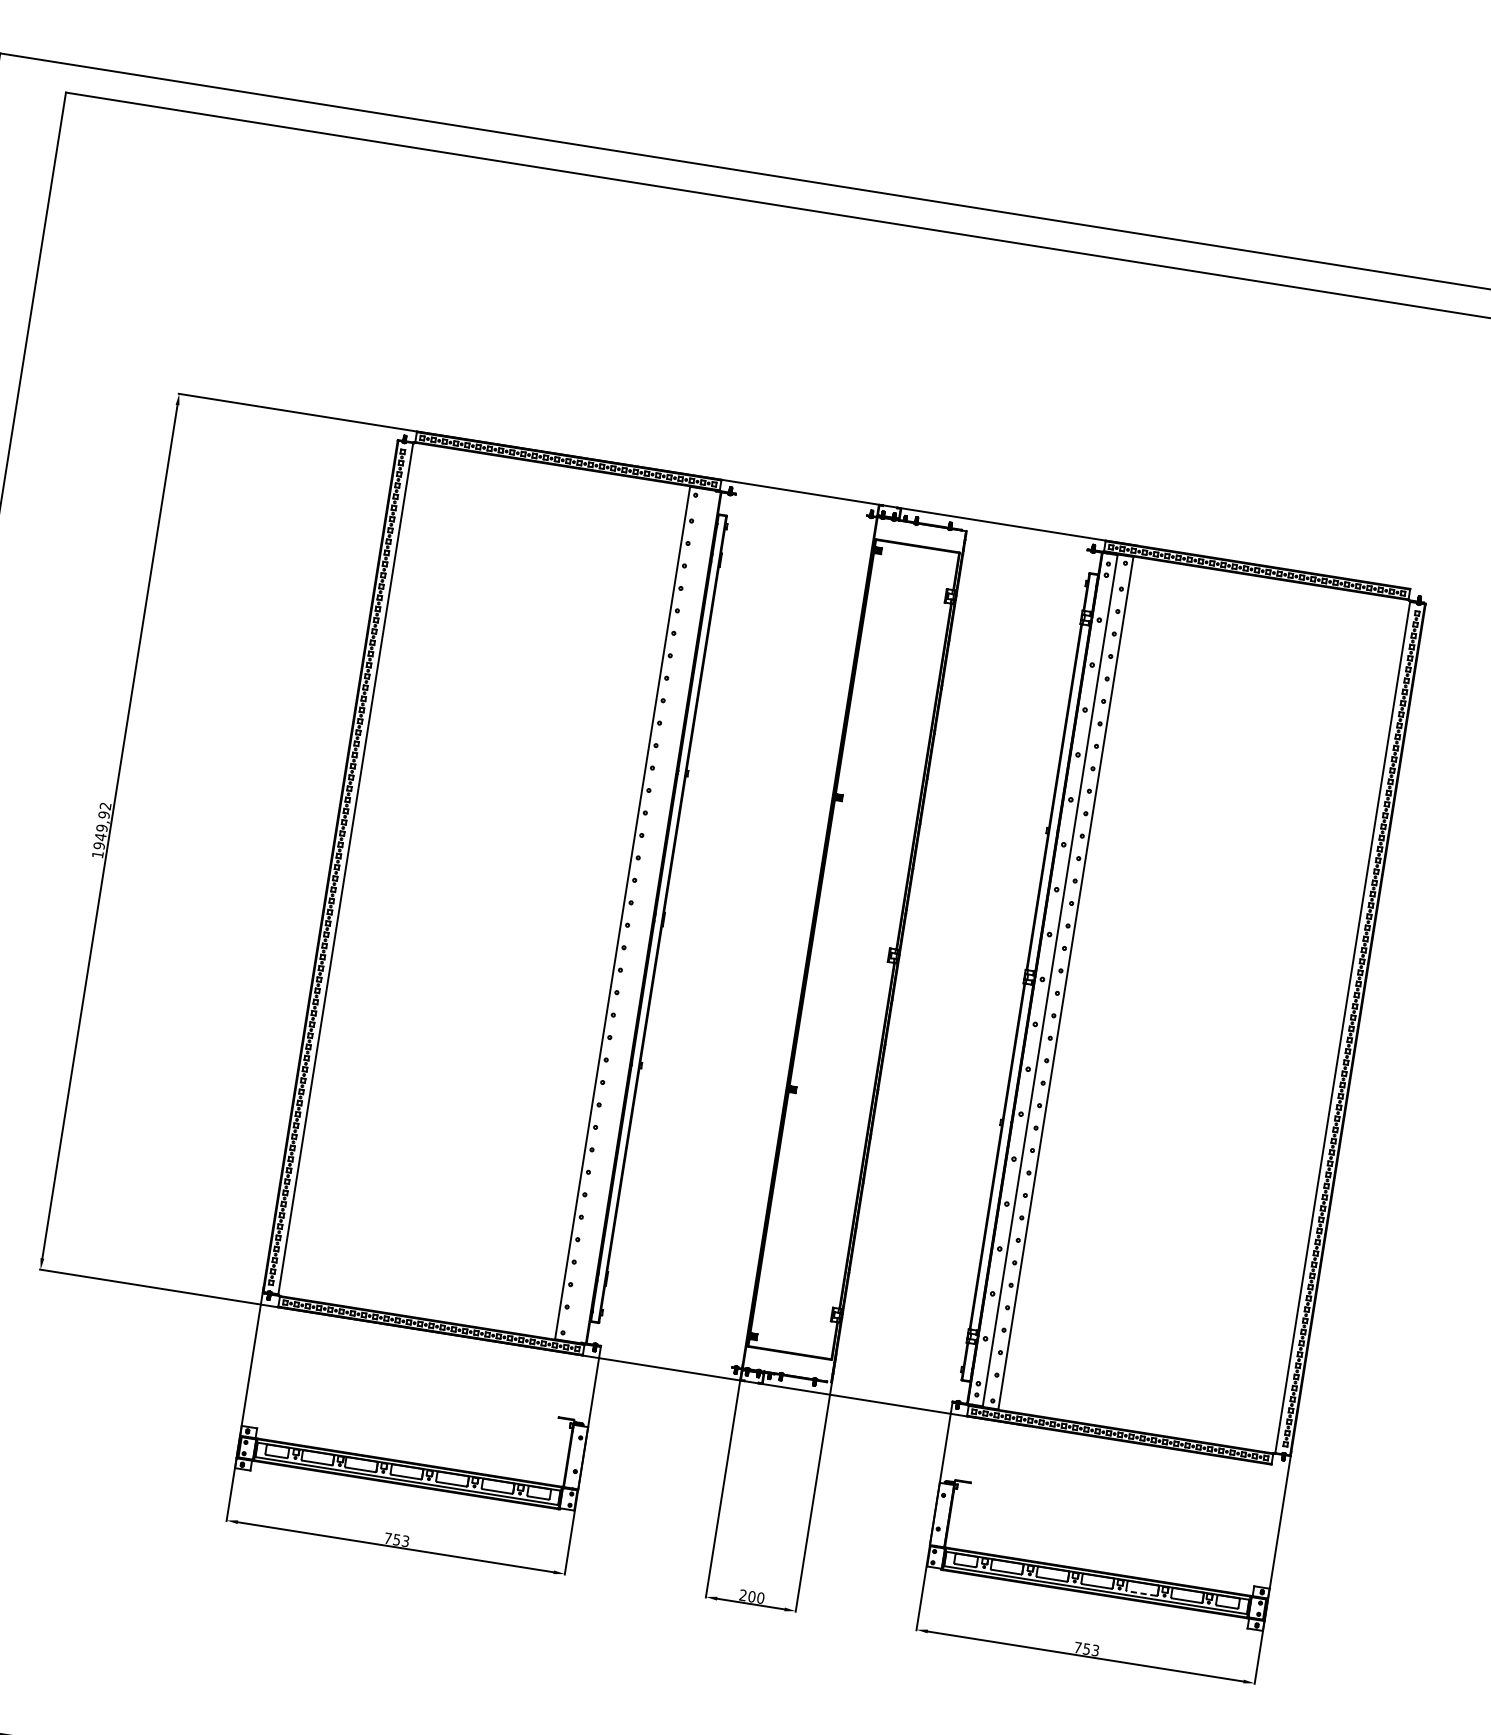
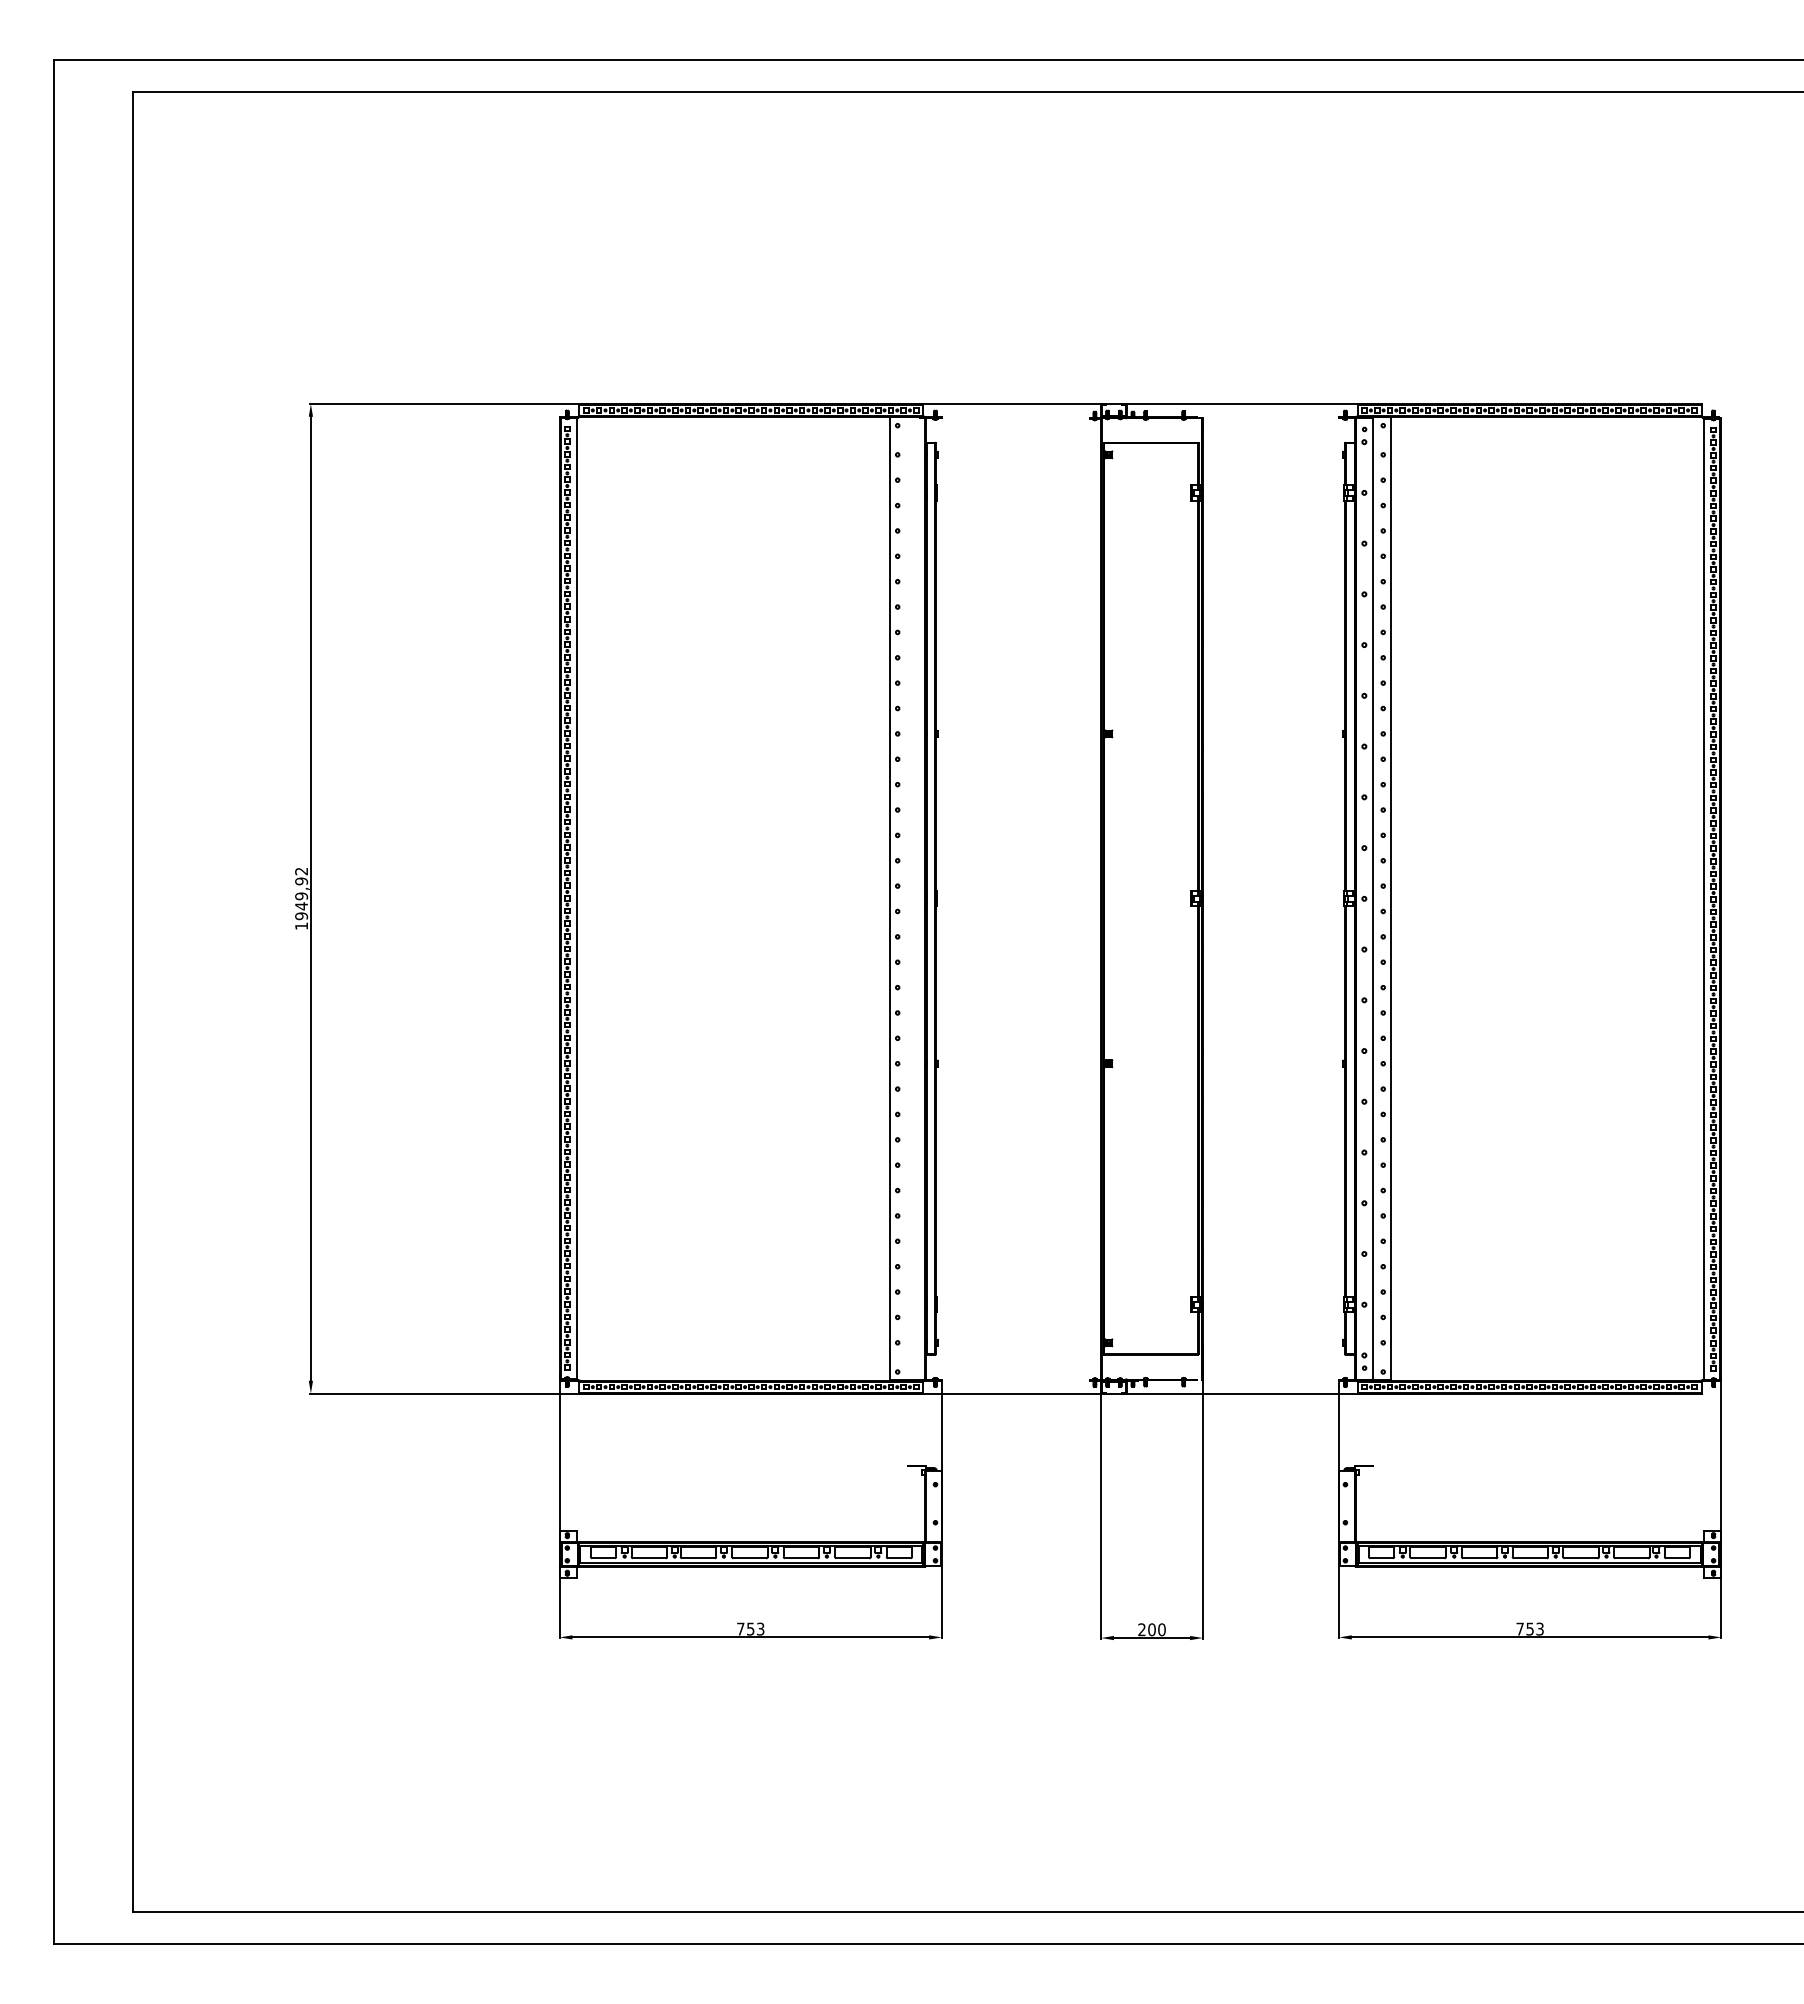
line: (1141, 1593) -> (1580, 1558), dashed -> solid

